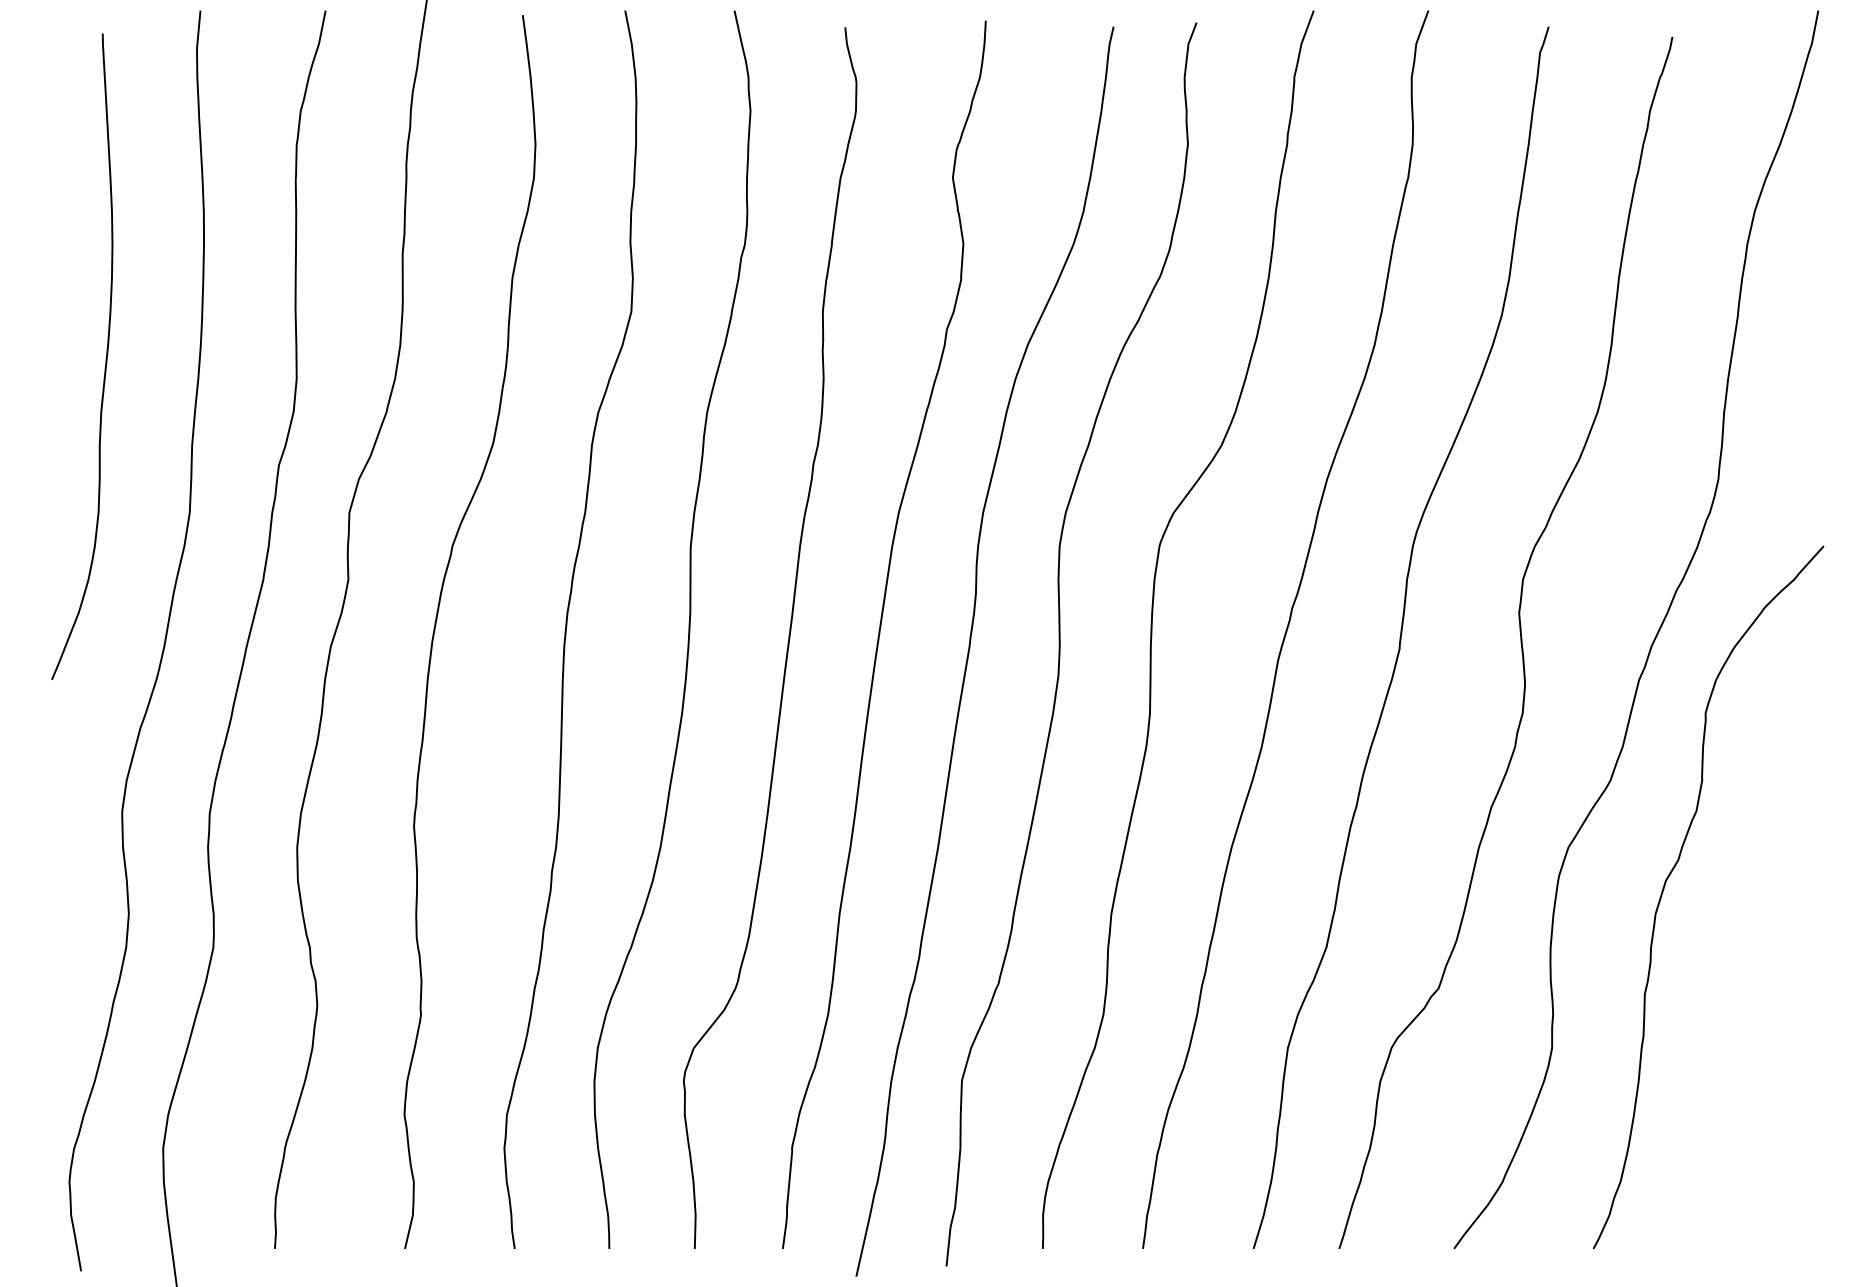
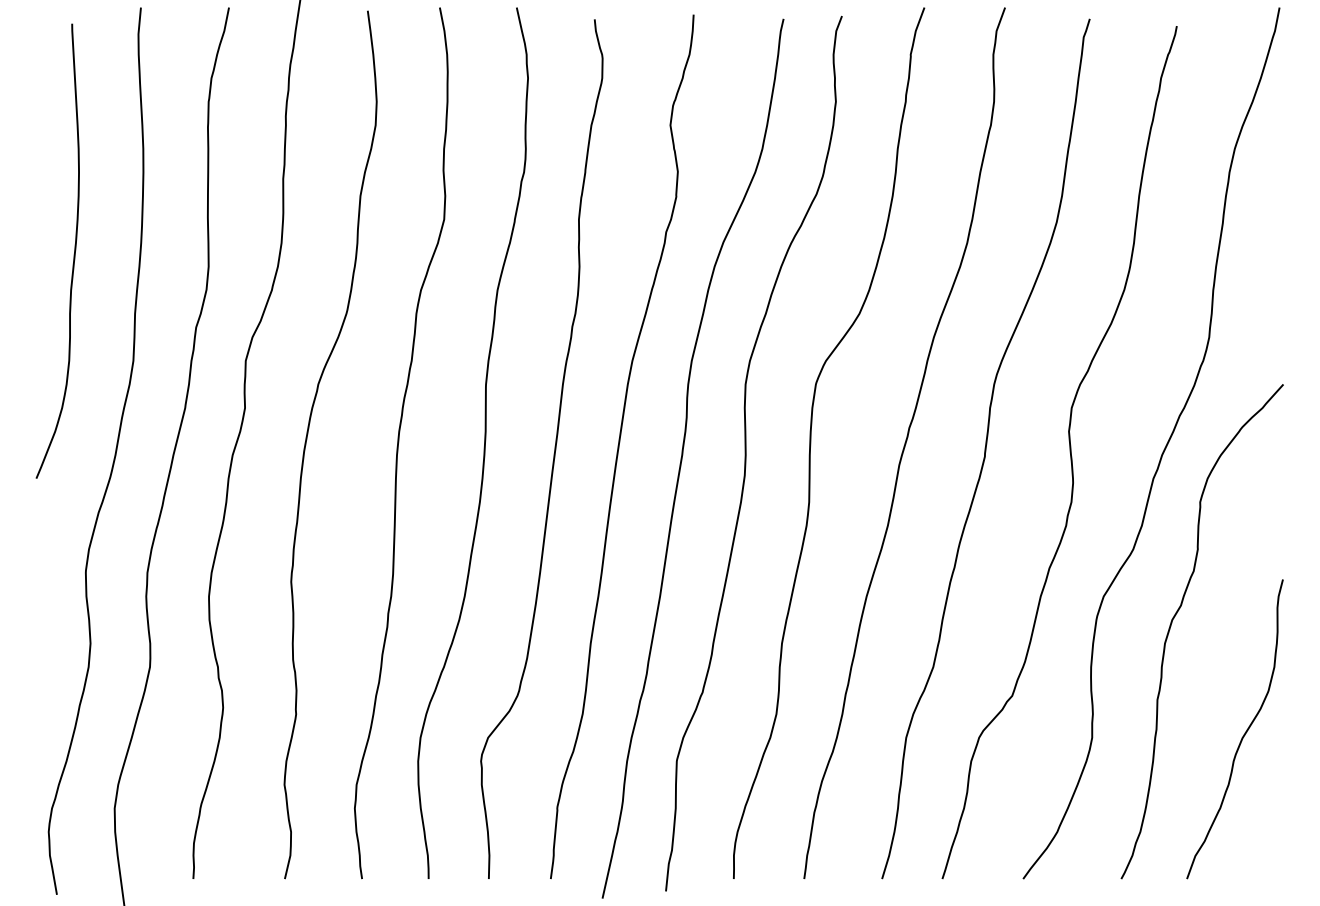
curve: (1767, 1043) -> (1243, 734), added

